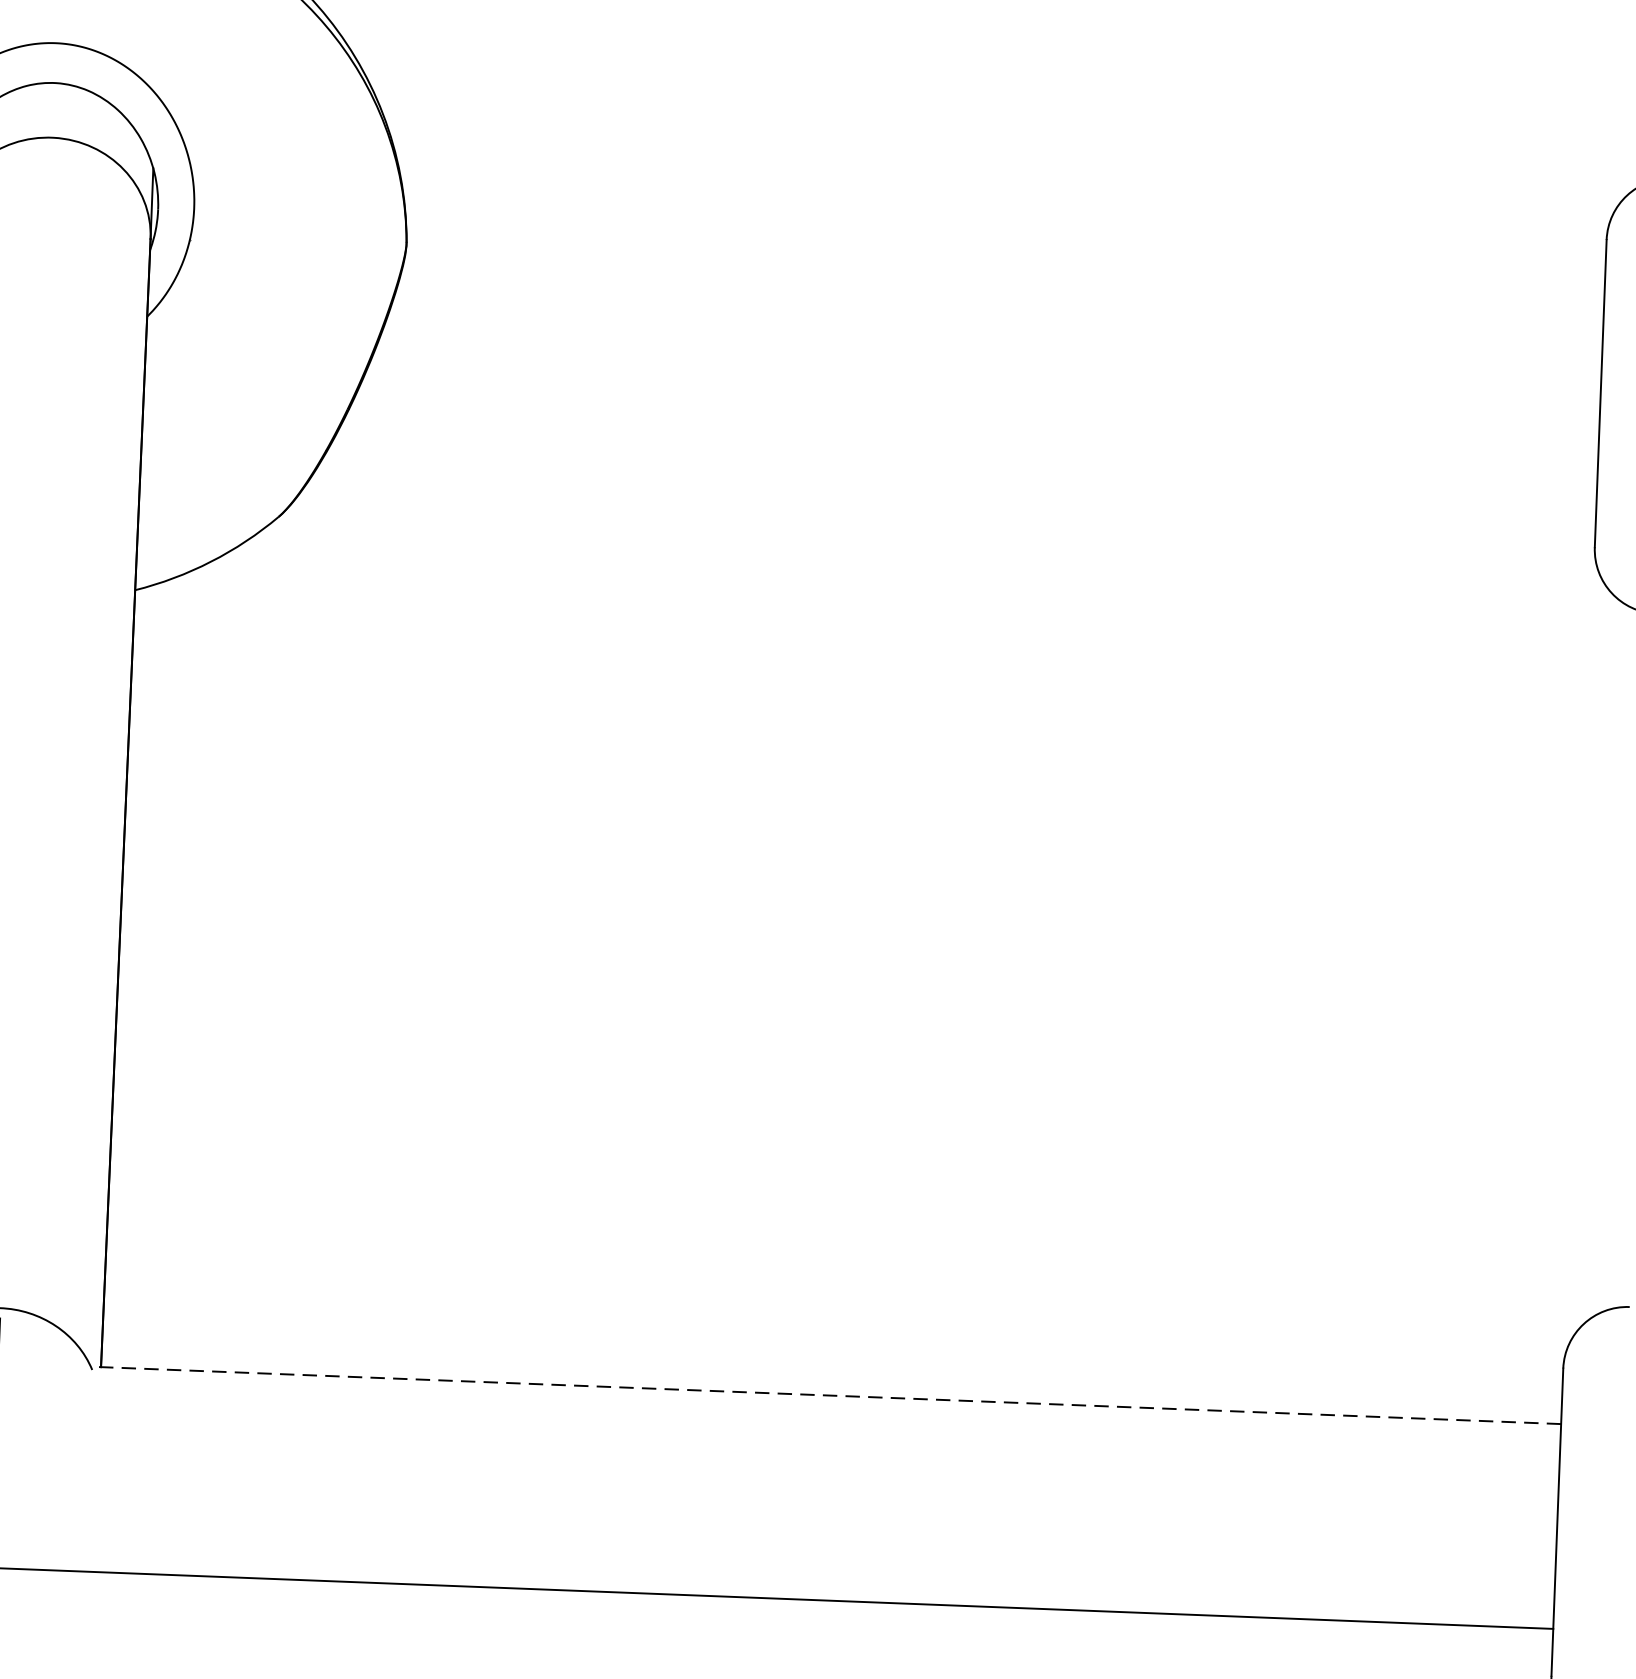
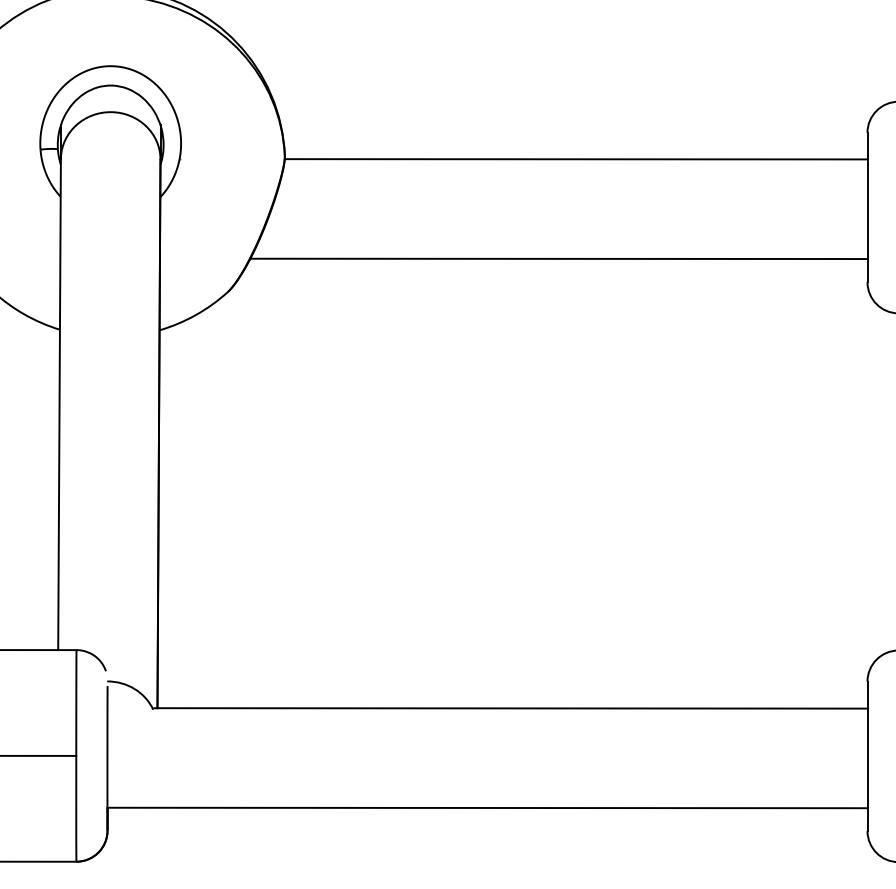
line: (1004, 271) -> (575, 159), added
line: (961, 474) -> (558, 258), added
line: (826, 1395) -> (510, 708), dashed -> solid

